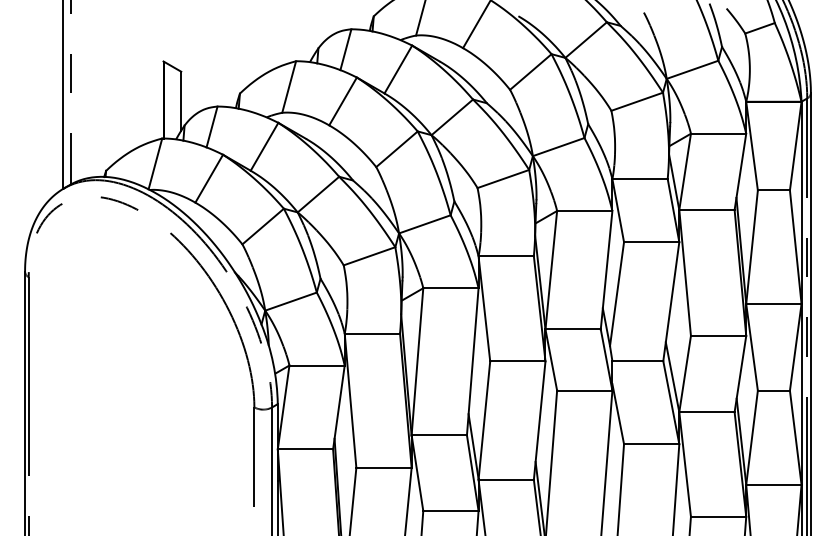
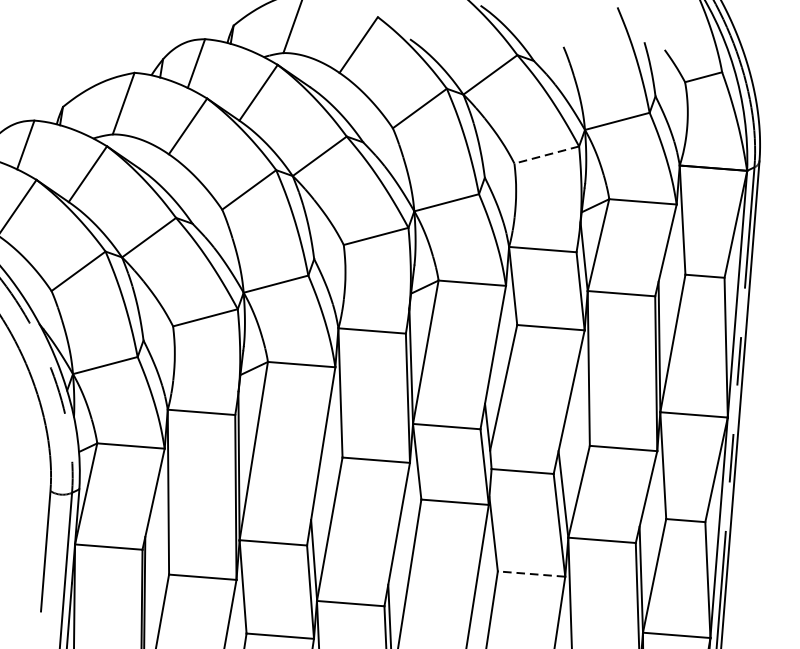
line: (636, 101) -> (545, 154), solid -> dashed
line: (651, 444) -> (531, 574), solid -> dashed

